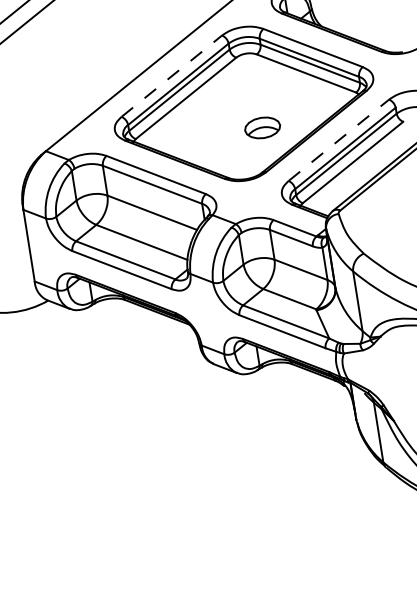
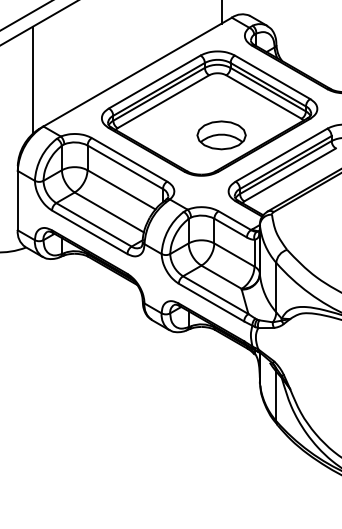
line: (171, 75) -> (154, 81), dashed -> solid
line: (24, 96) -> (33, 79), added
part: (262, 128) -> (221, 135), size x1.67
line: (338, 140) -> (281, 155), dashed -> solid

